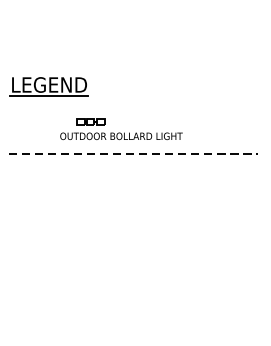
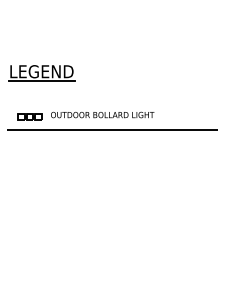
part: (90, 121) -> (29, 116), moved
line: (134, 154) -> (113, 130), dashed -> solid

